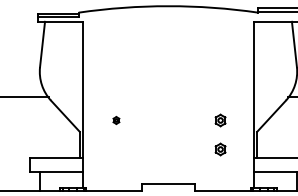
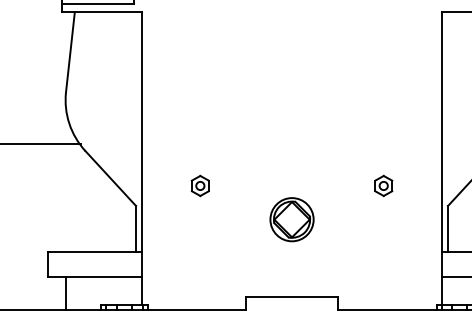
part: (116, 120) -> (200, 185), size x1.67
part: (168, 139) -> (292, 219), added
part: (220, 149) -> (383, 236), removed

